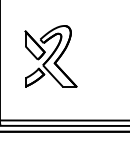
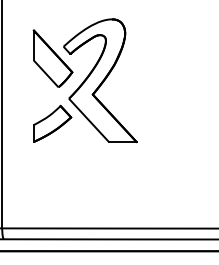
part: (50, 56) -> (84, 81), moved

